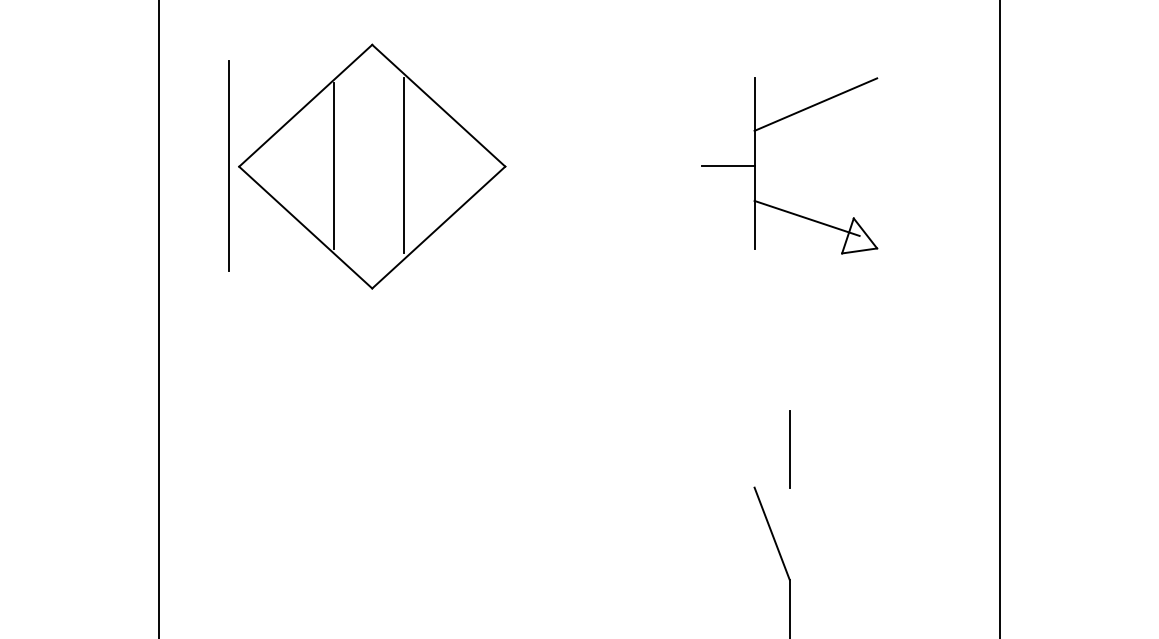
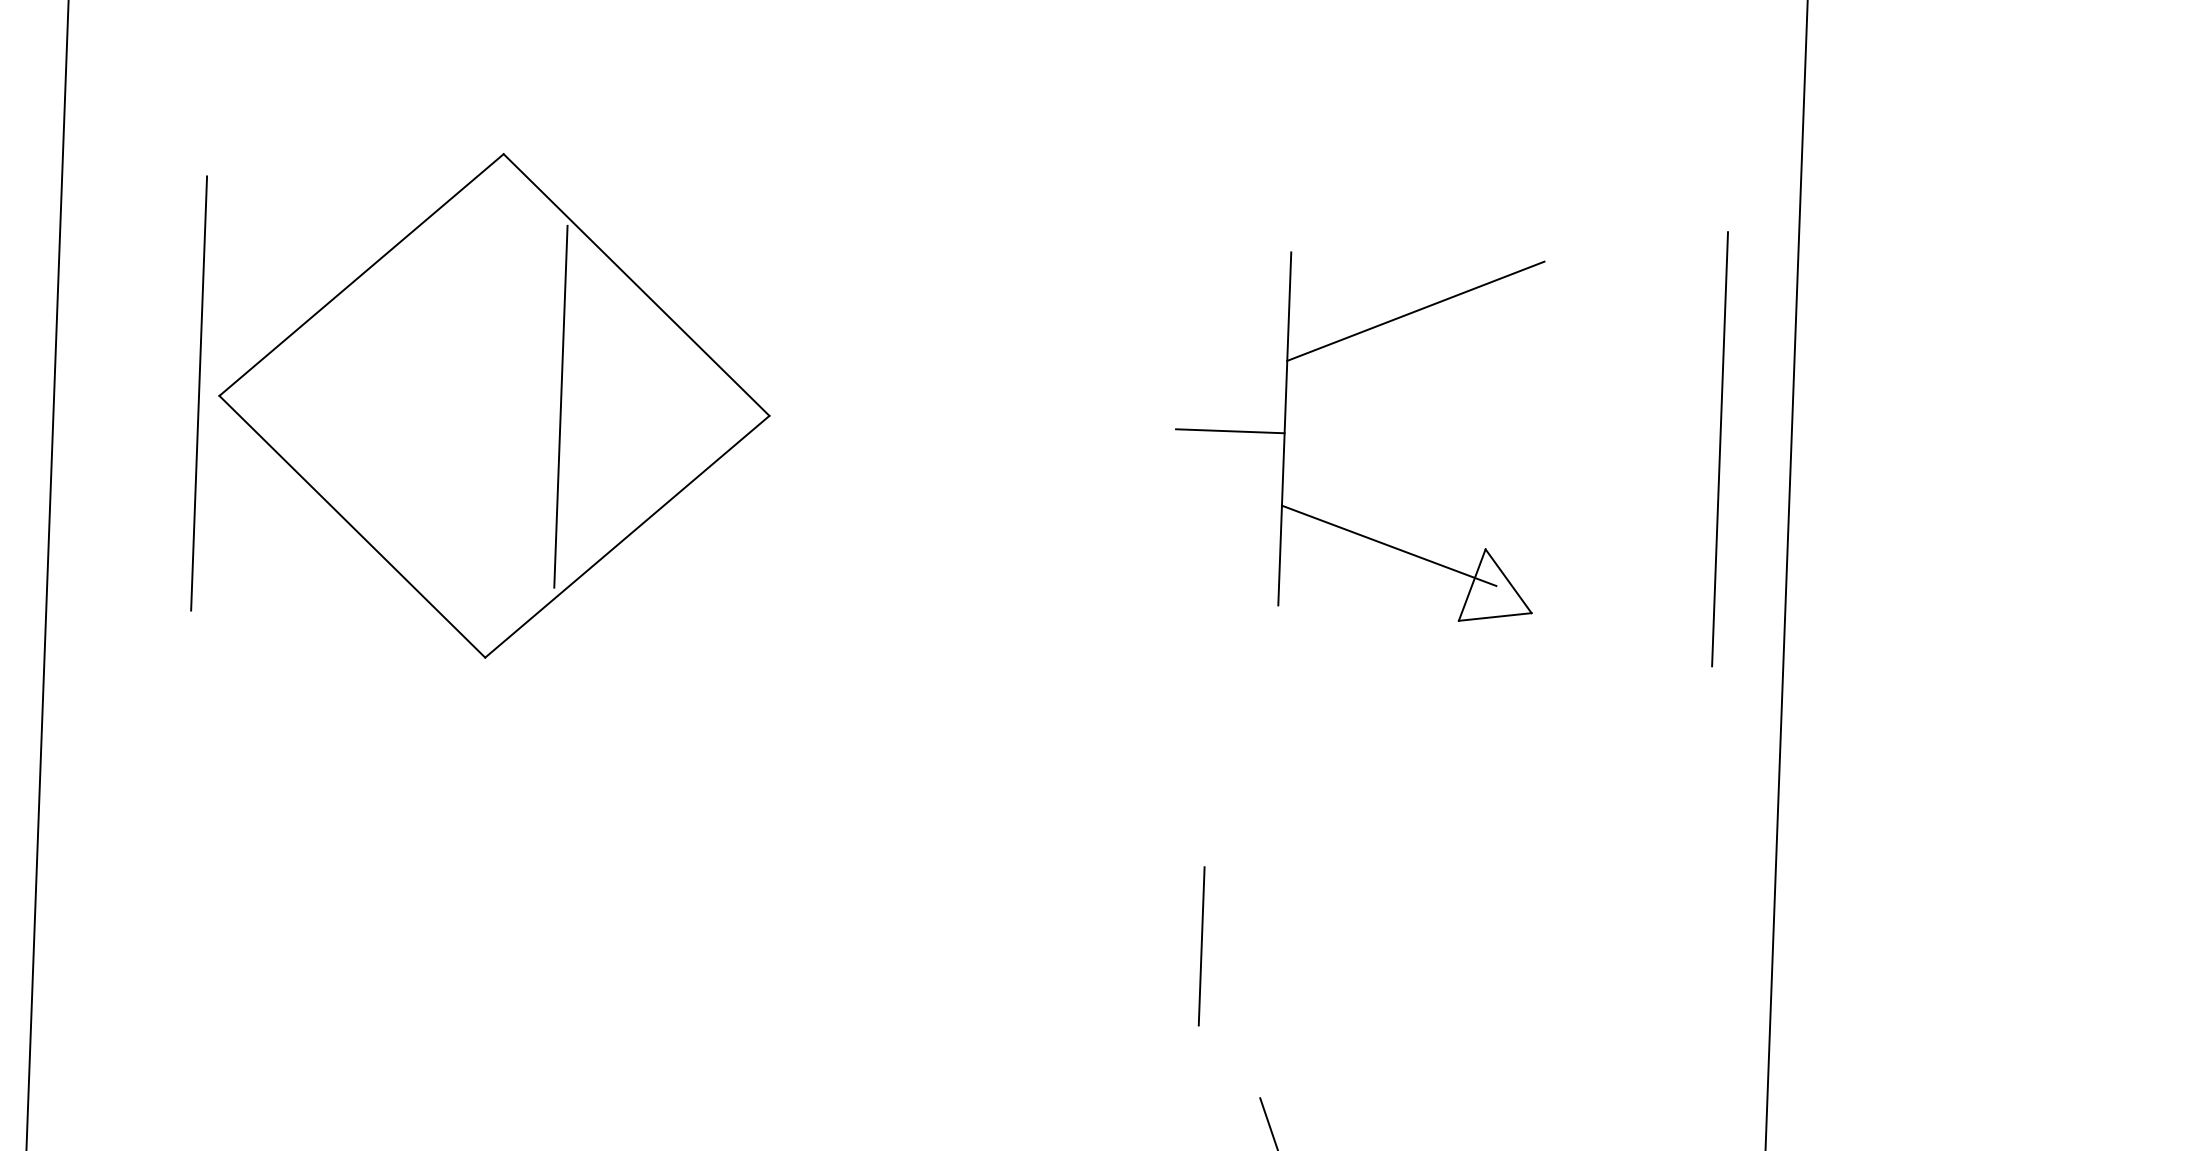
line: (334, 165) -> (416, 400), removed
line: (964, 165) -> (1718, 448), added
line: (789, 449) -> (1201, 946), moved

